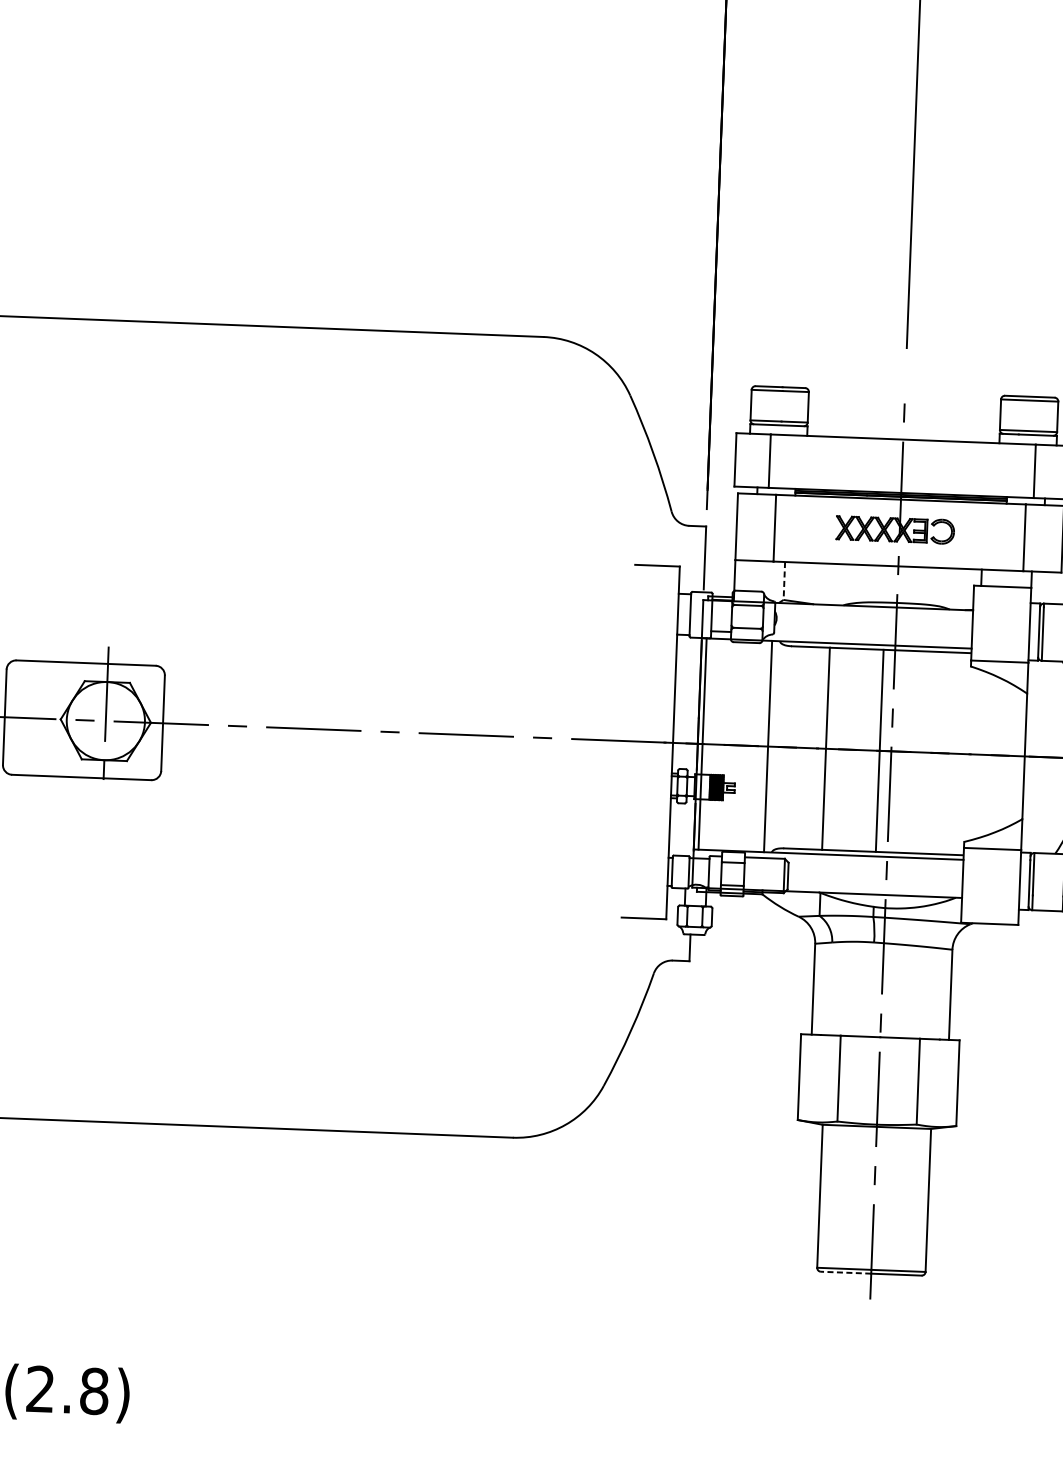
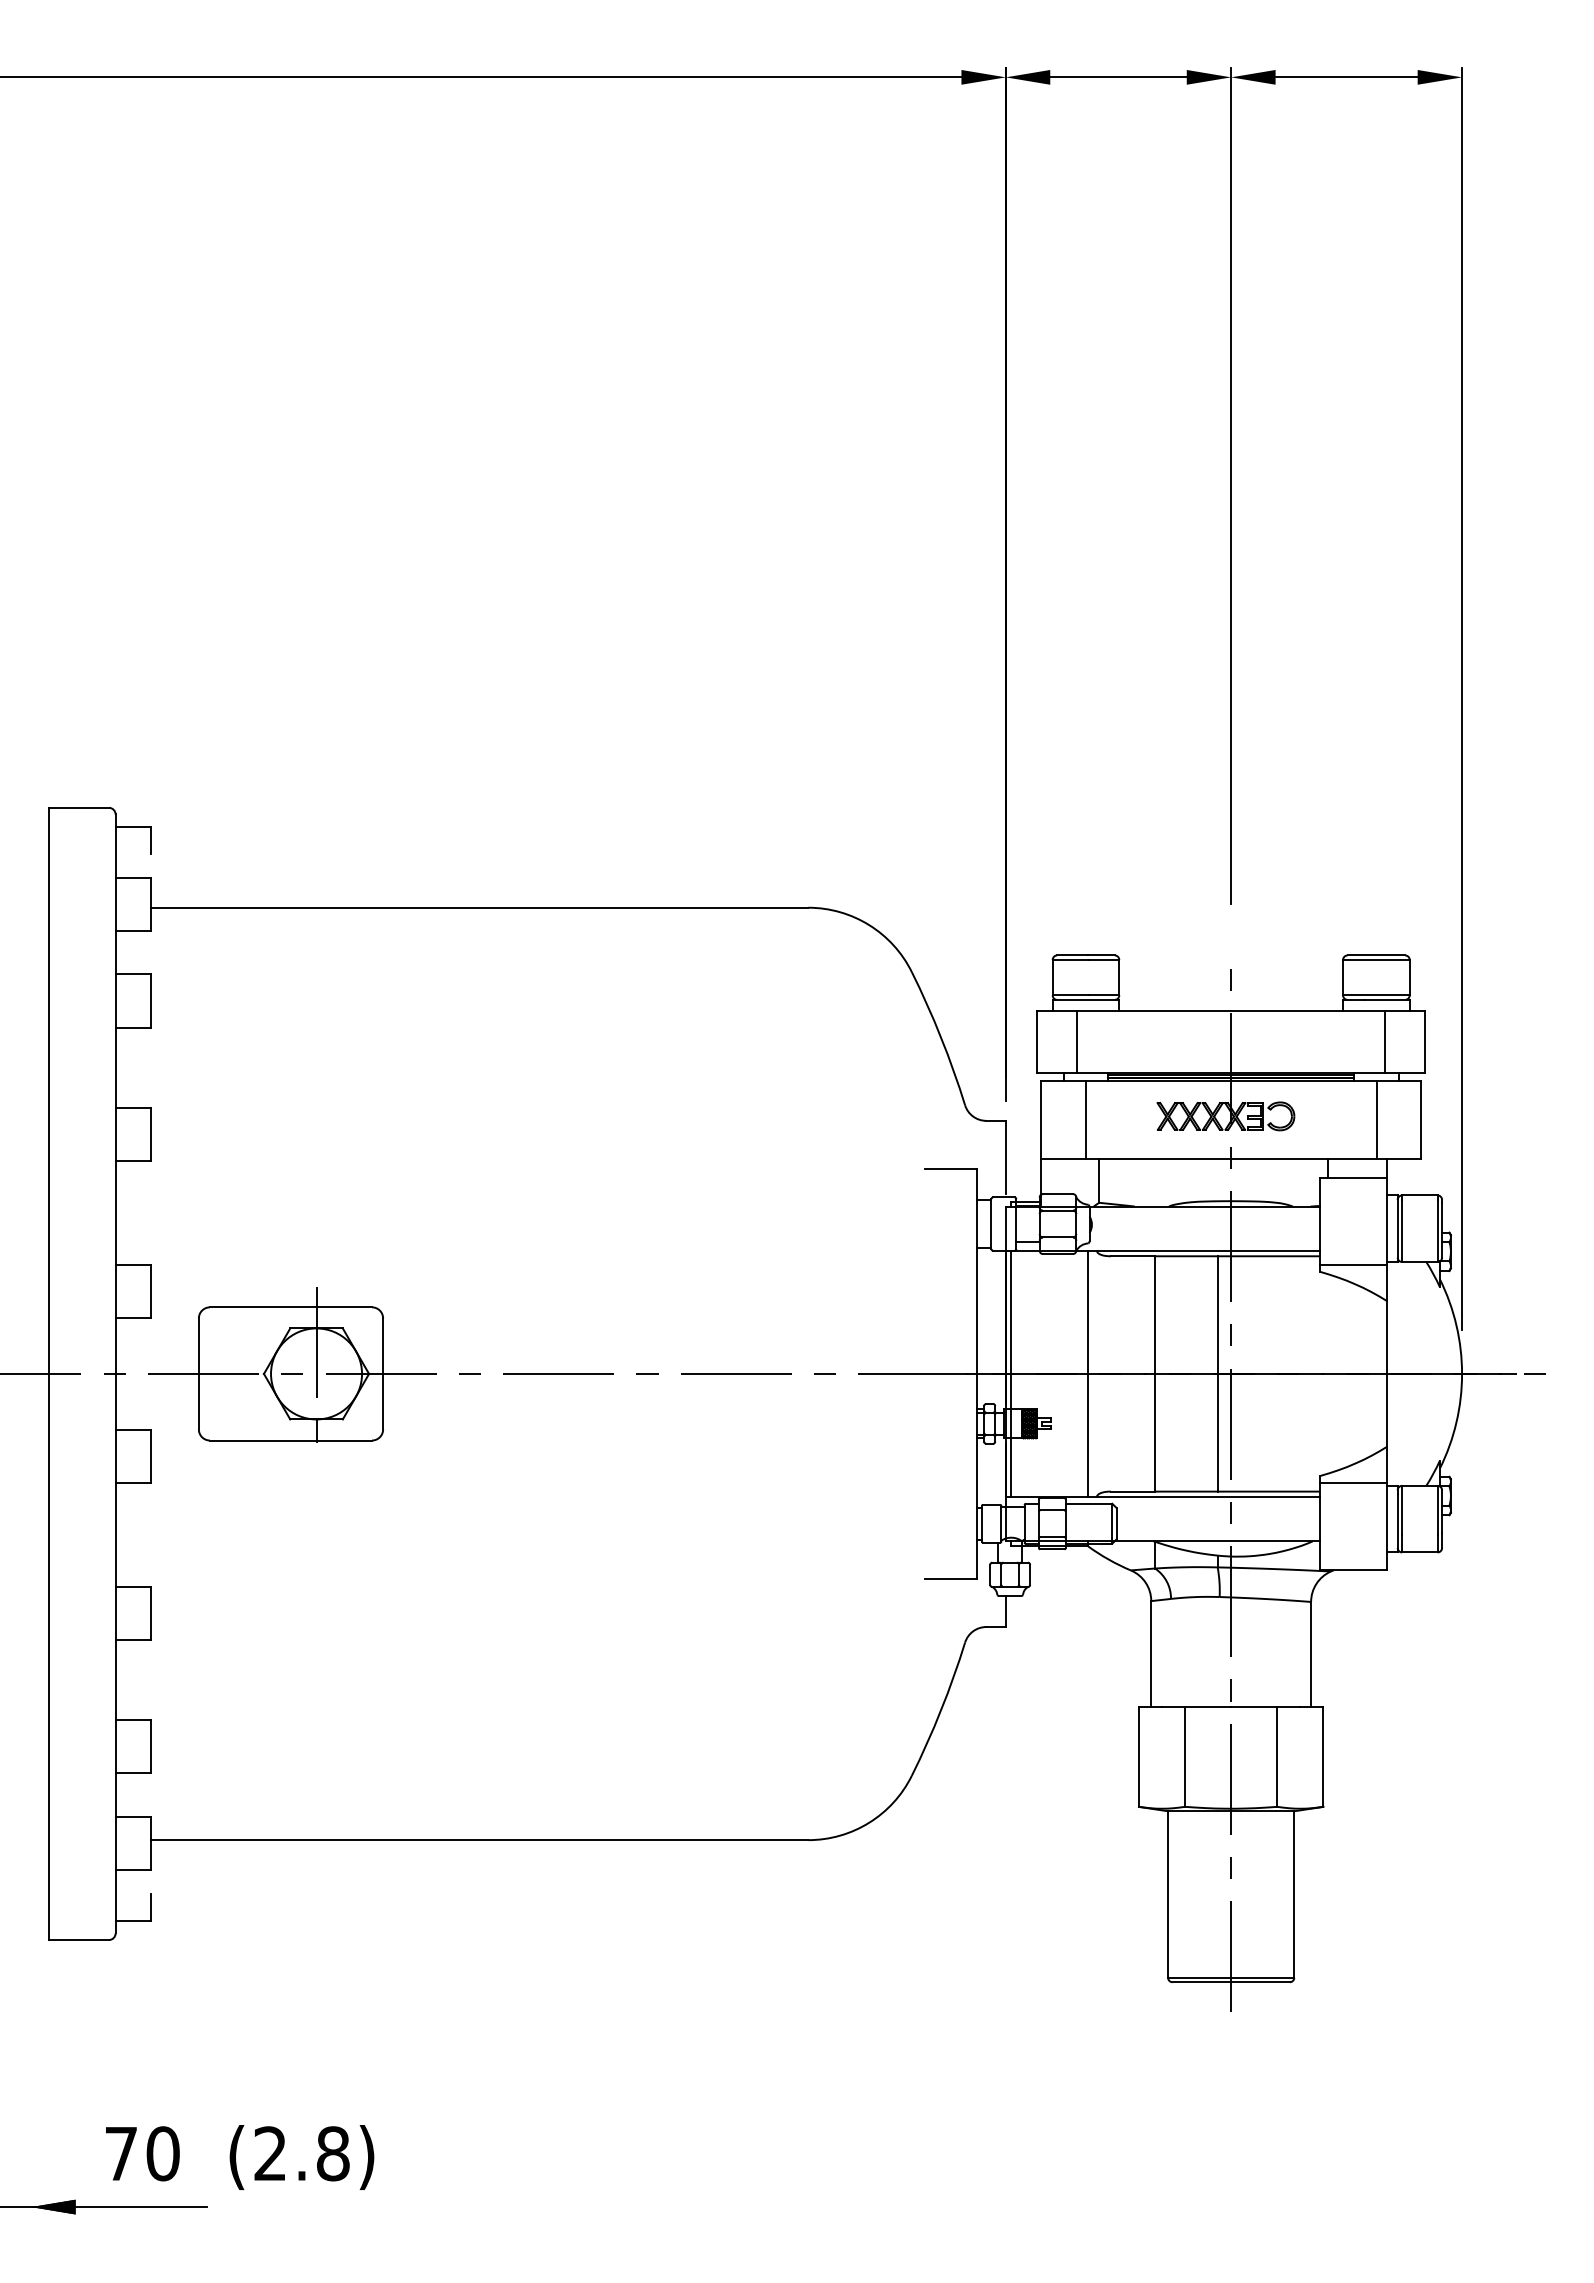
line: (784, 581) -> (1099, 1181), dashed -> solid
line: (845, 1272) -> (1201, 1982), dashed -> solid

